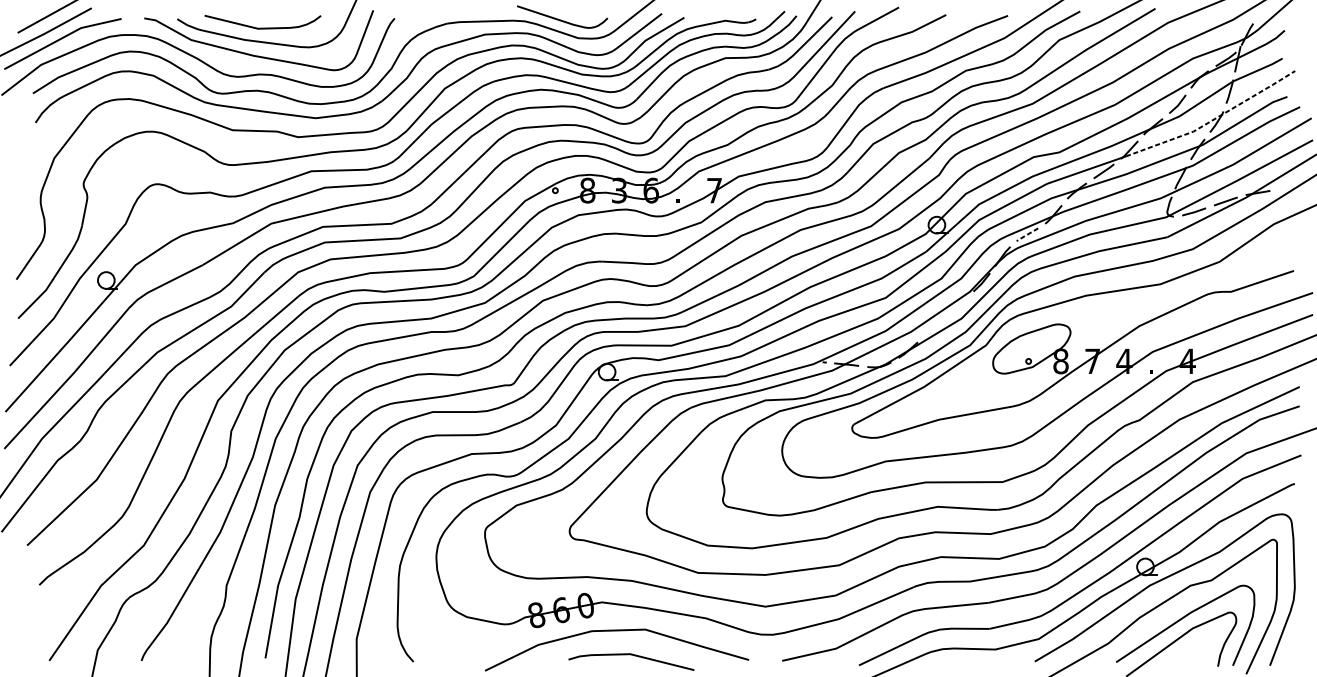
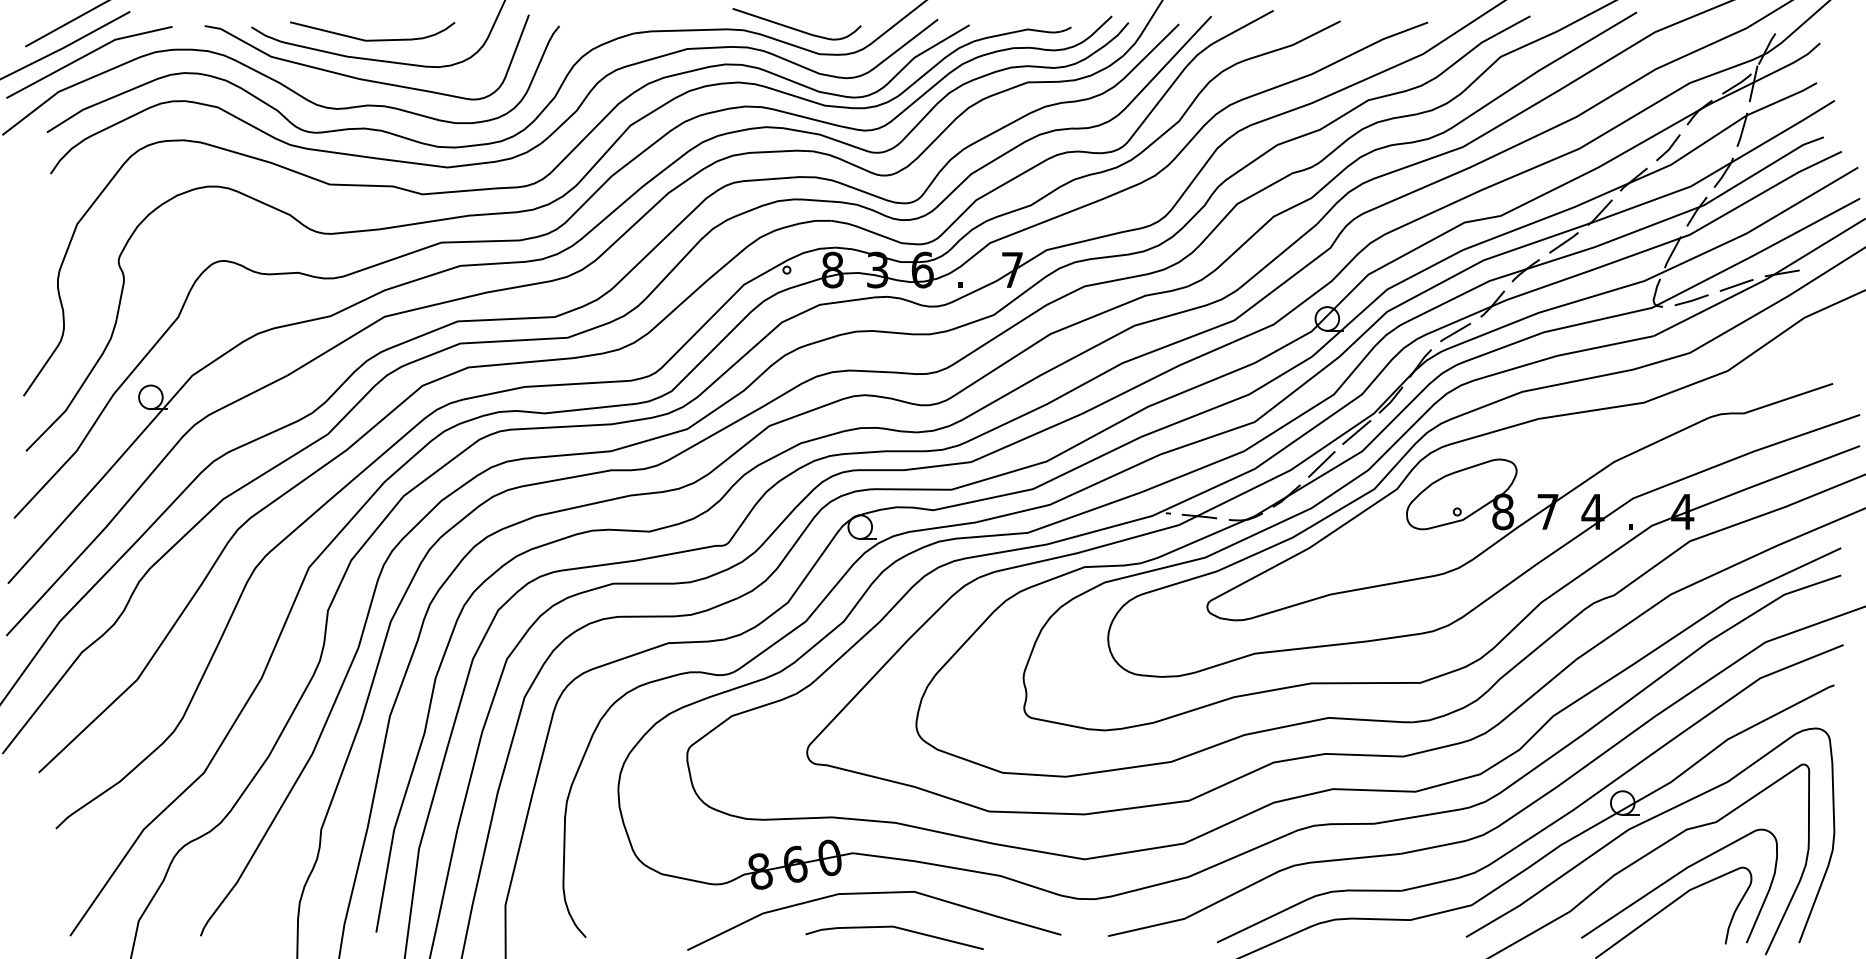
line: (1213, 119) -> (1719, 169), dashed -> solid
line: (1026, 234) -> (1454, 332), dashed -> solid
line: (957, 305) -> (1356, 432), added
line: (932, 327) -> (1321, 464), added

